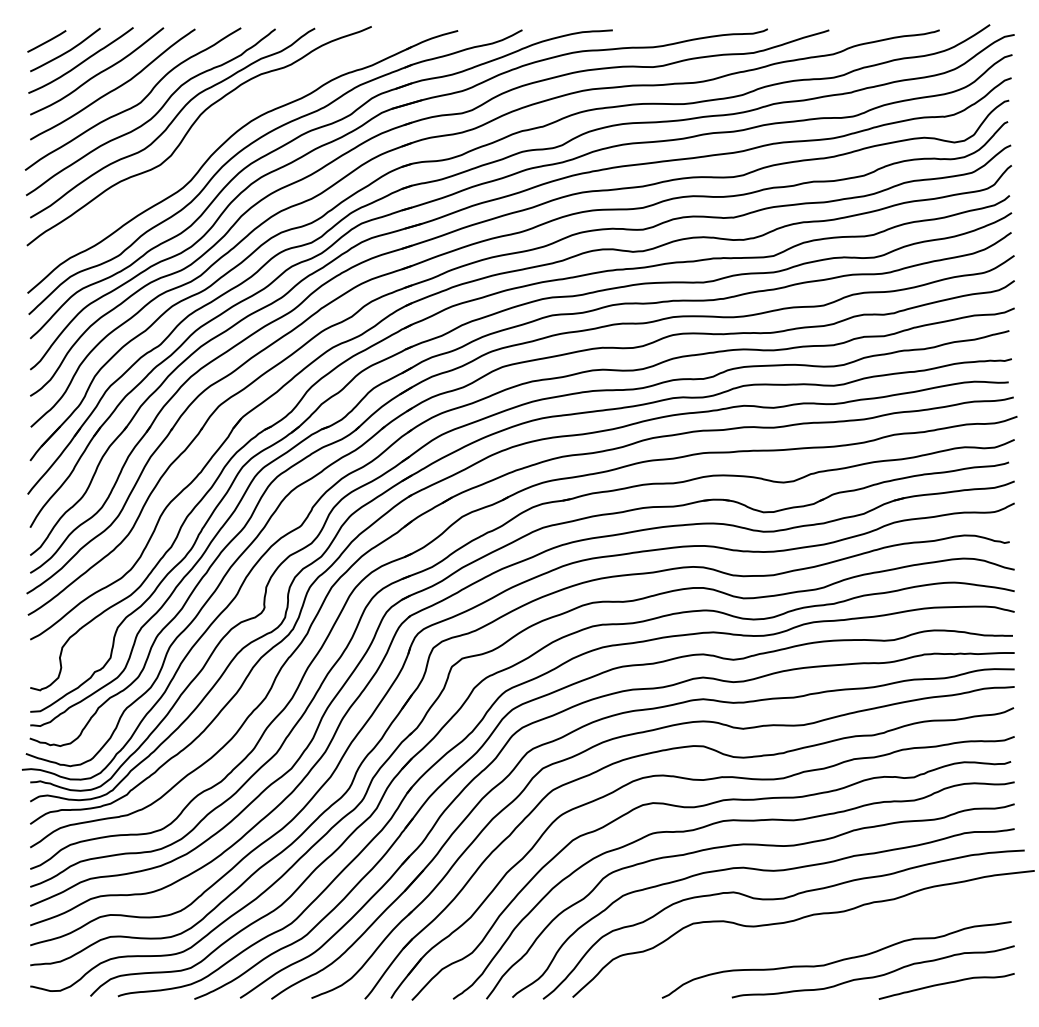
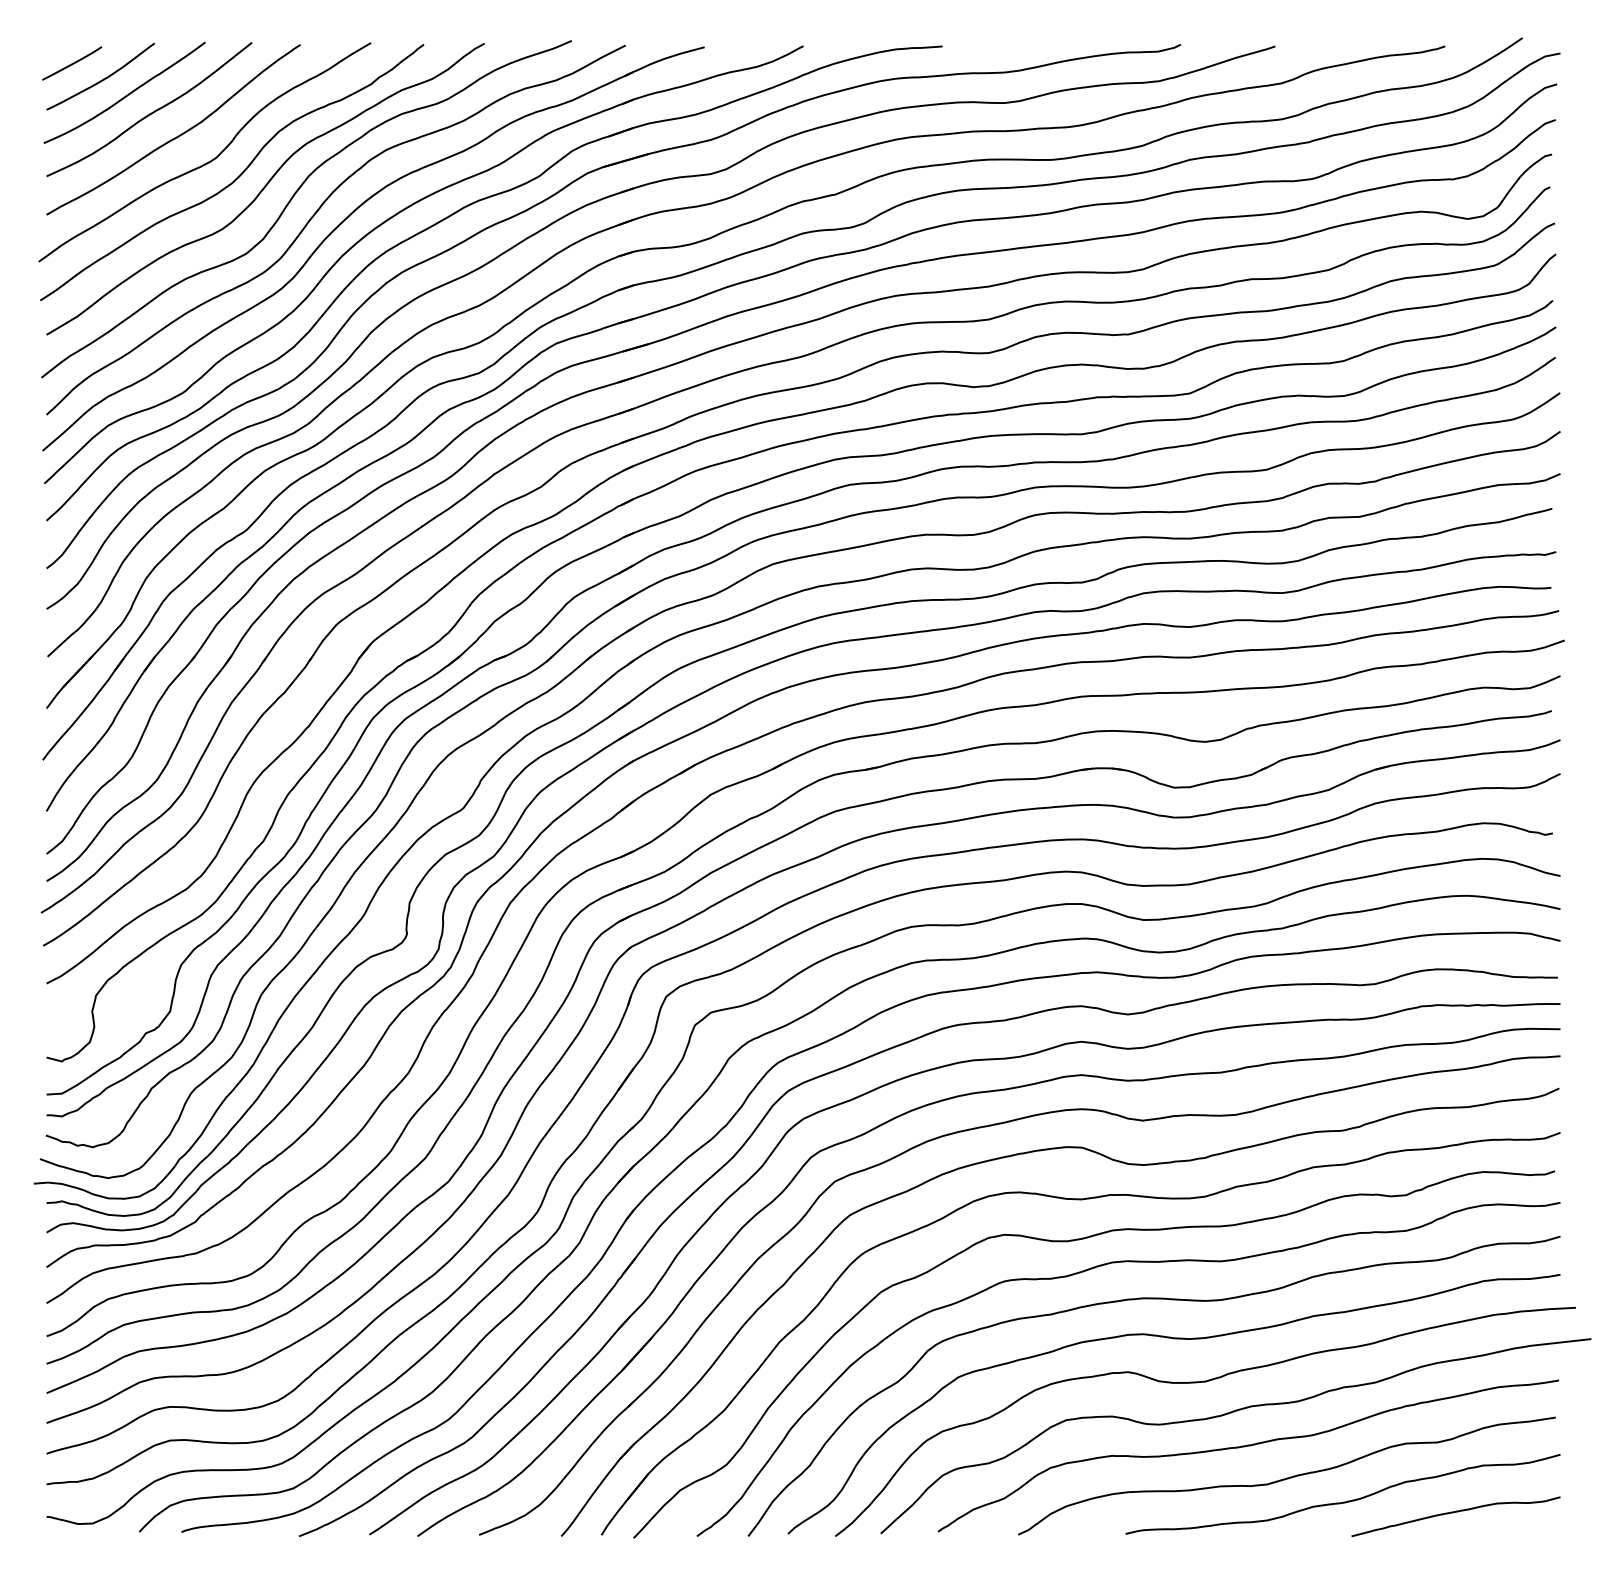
curve: (204, 141) -> (314, 217), added
curve: (811, 941) -> (1248, 1447), added

